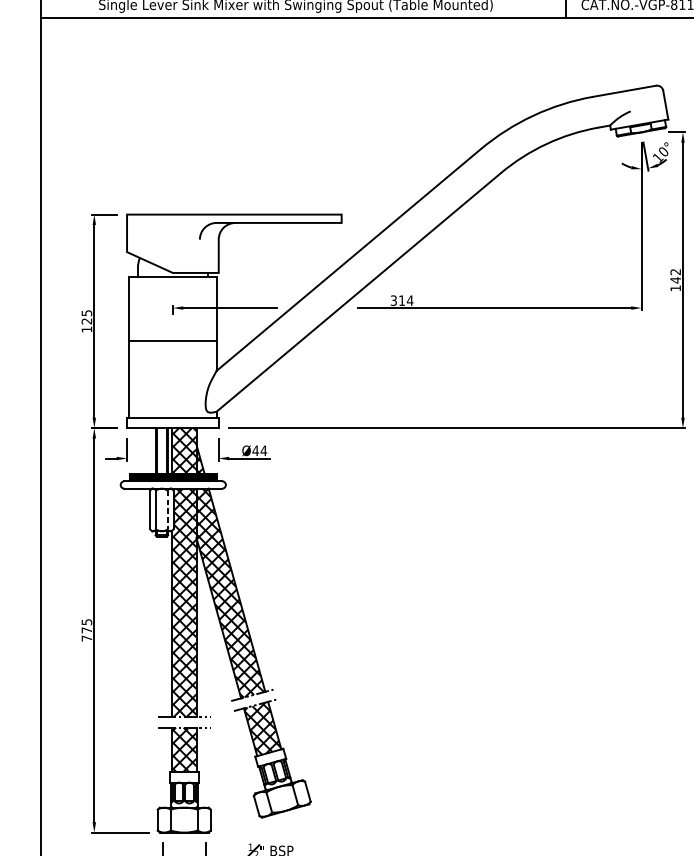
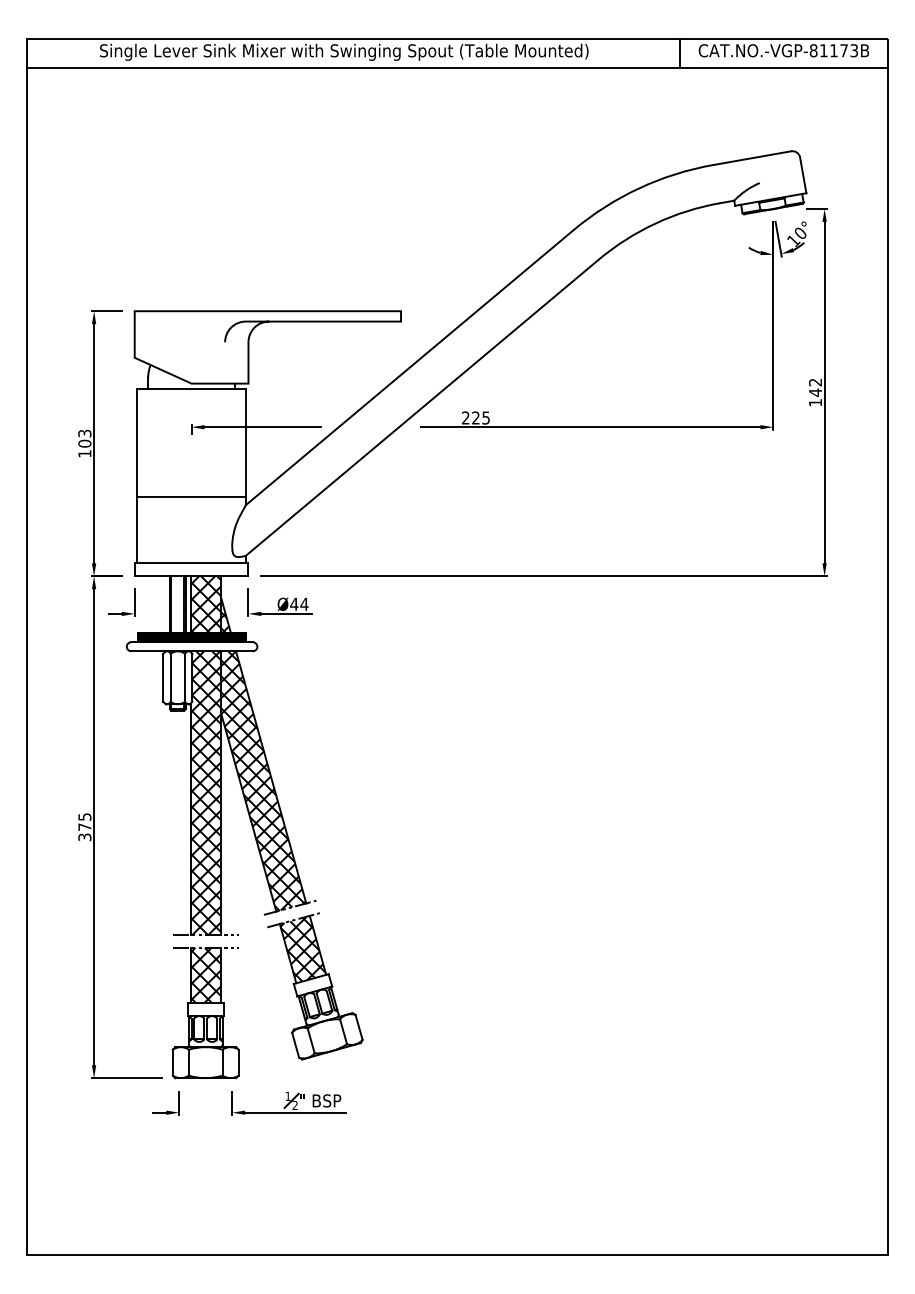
text: (402, 300) -> (476, 417), 314 -> 225
text: (86, 317) -> (84, 438), 125 -> 103
line: (172, 341) -> (191, 497), moved
line: (167, 509) -> (185, 677), dashed -> solid
text: (86, 638) -> (84, 837), 775 -> 375

